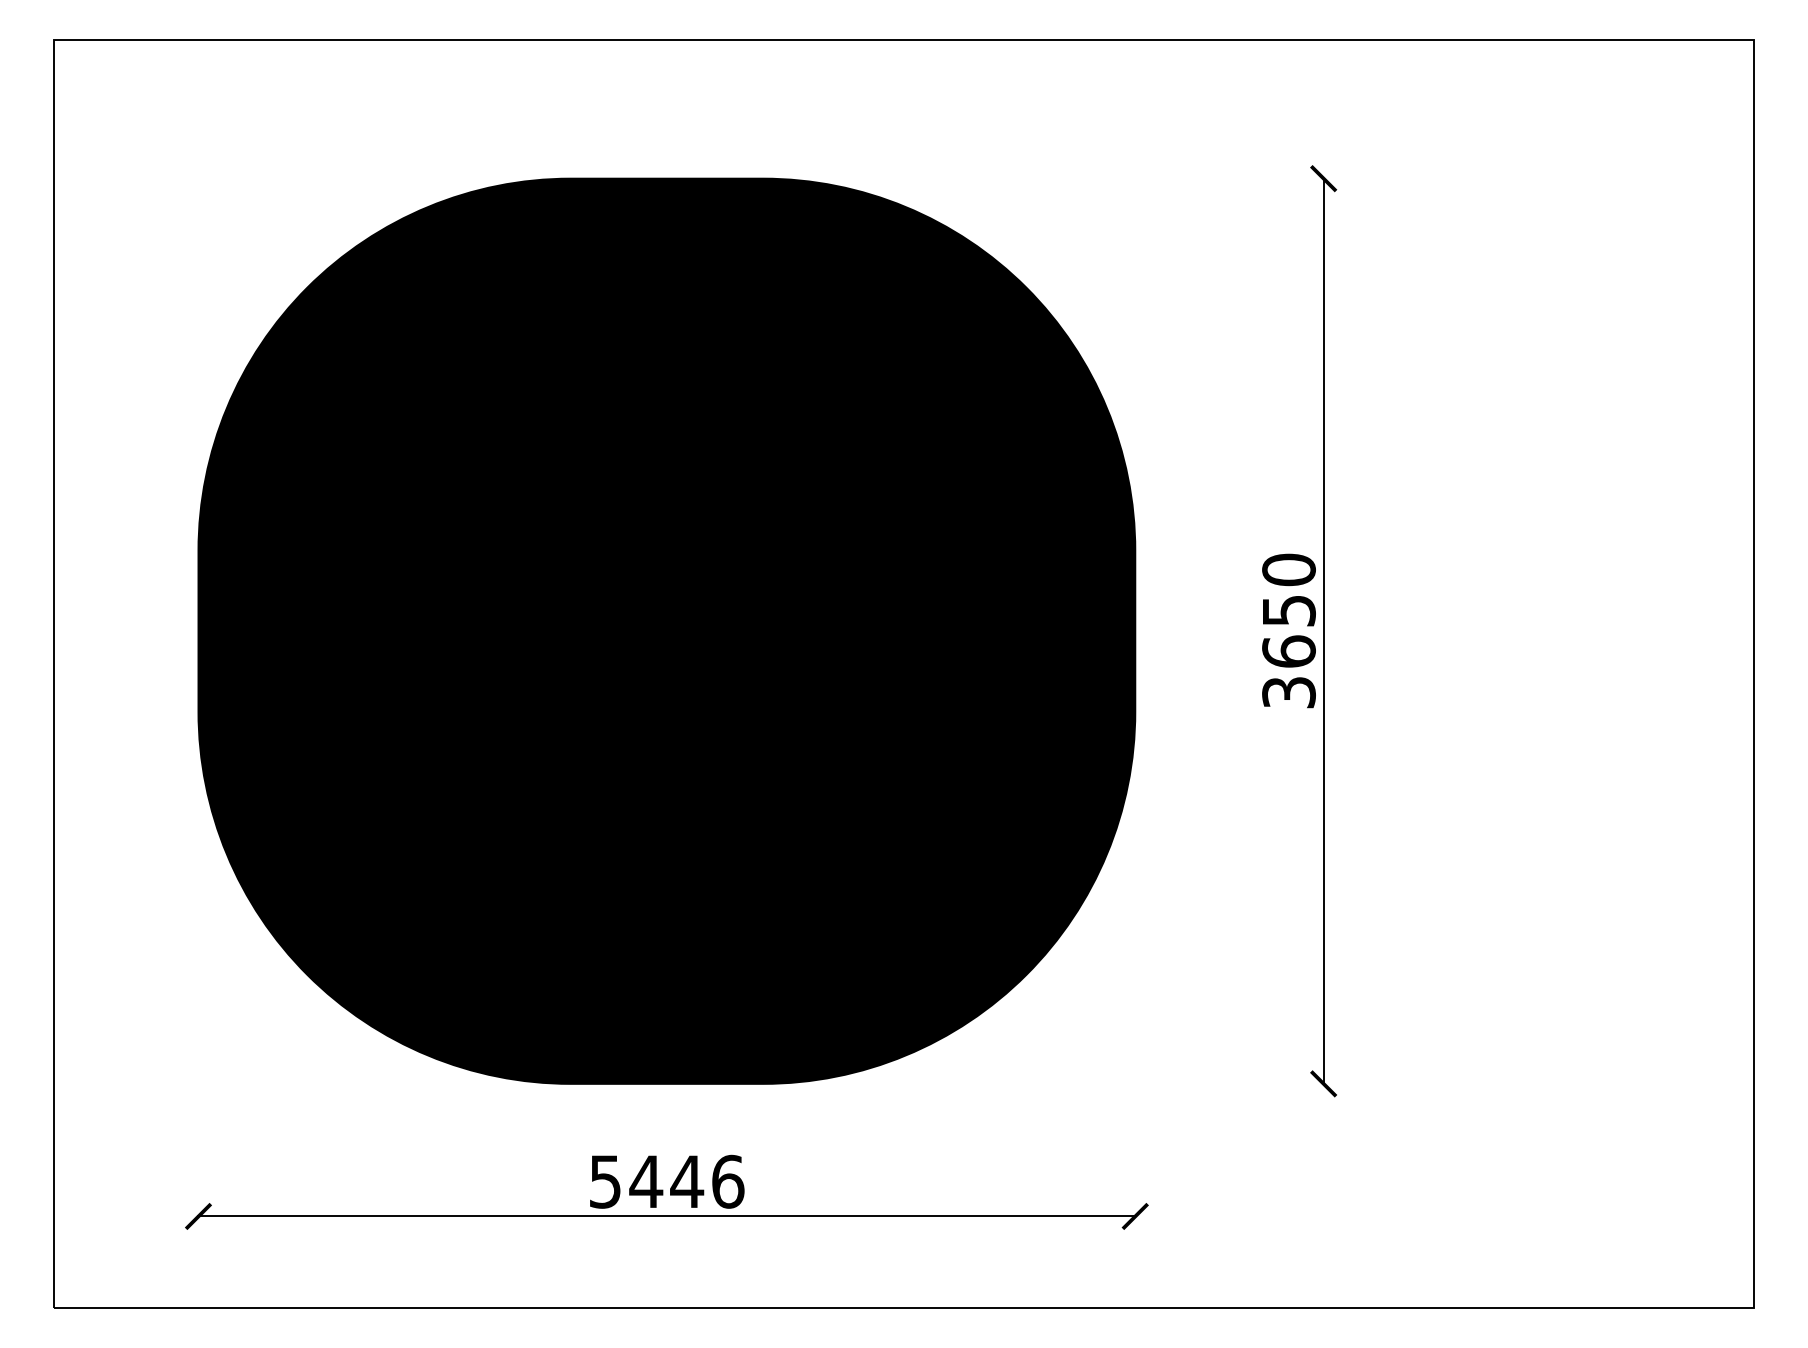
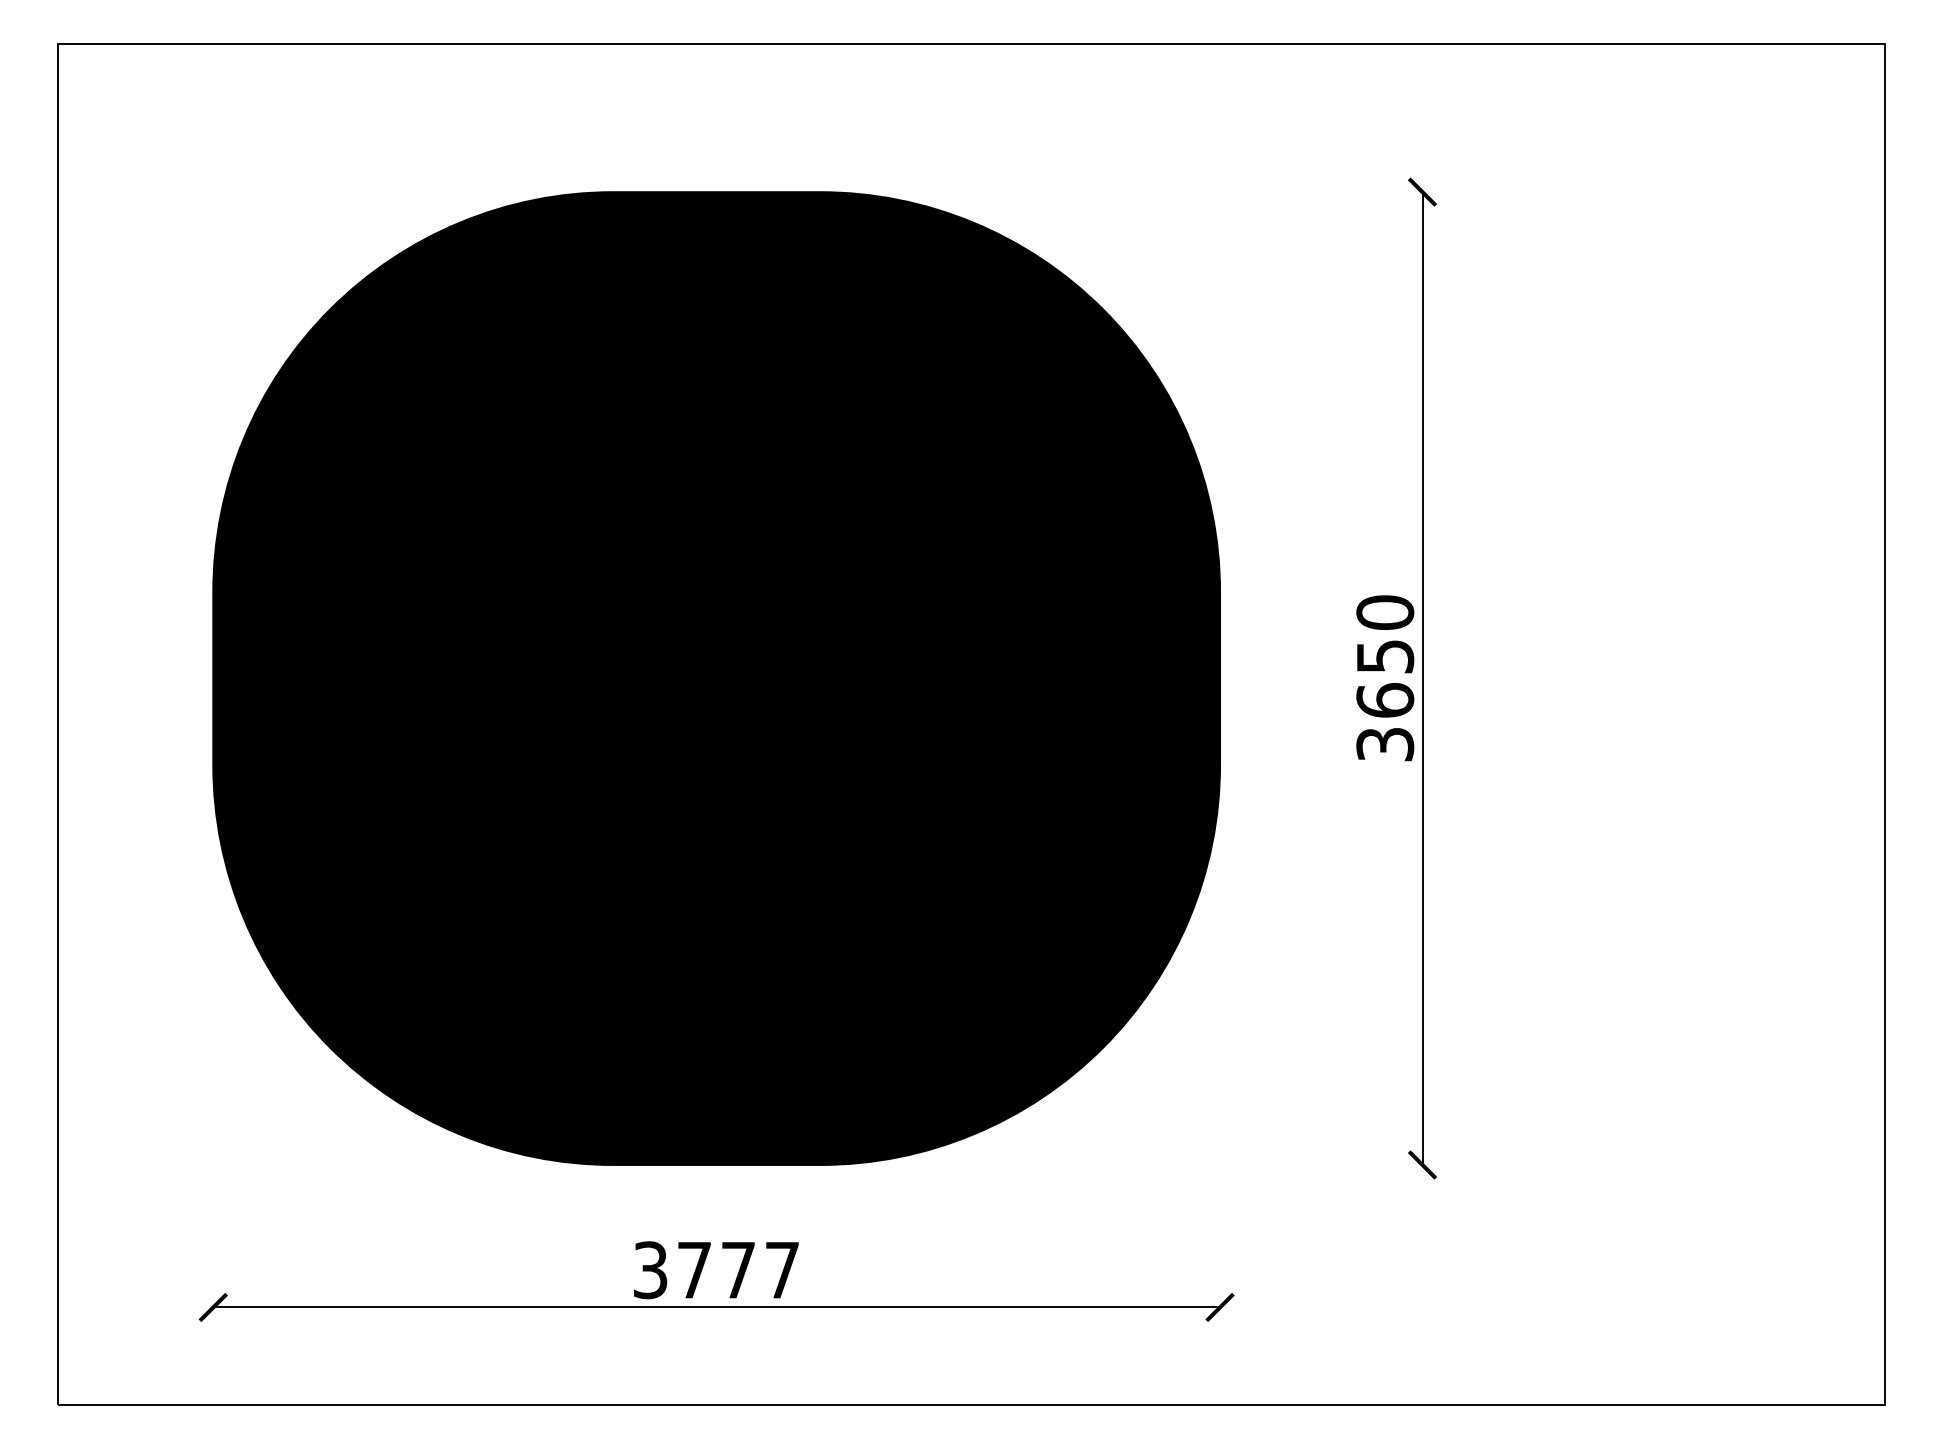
text: (667, 1181) -> (717, 1269), 5446 -> 3777

